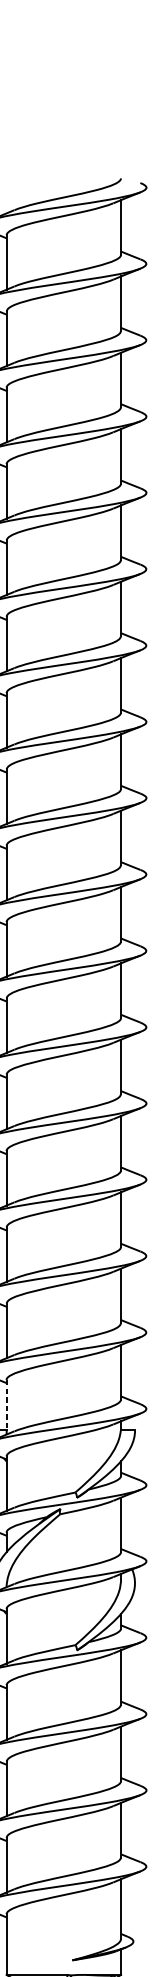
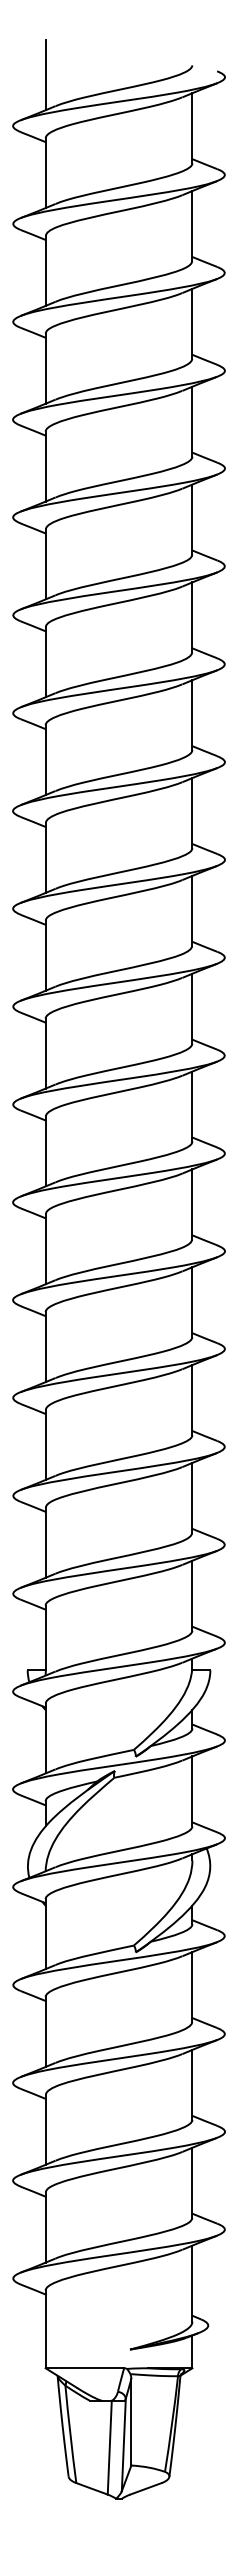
line: (6, 186) -> (45, 75), added
line: (6, 1405) -> (45, 1638), dashed -> solid

